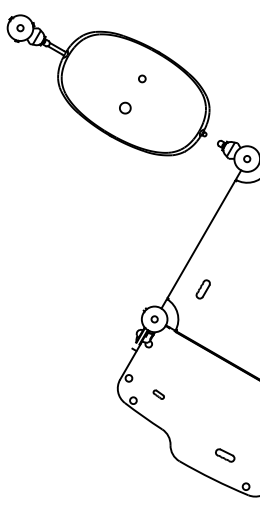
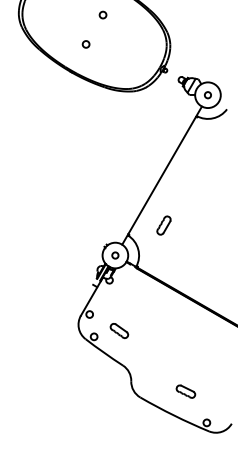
part: (125, 108) -> (86, 44), size x0.62
part: (158, 394) -> (119, 330), size x1.67

